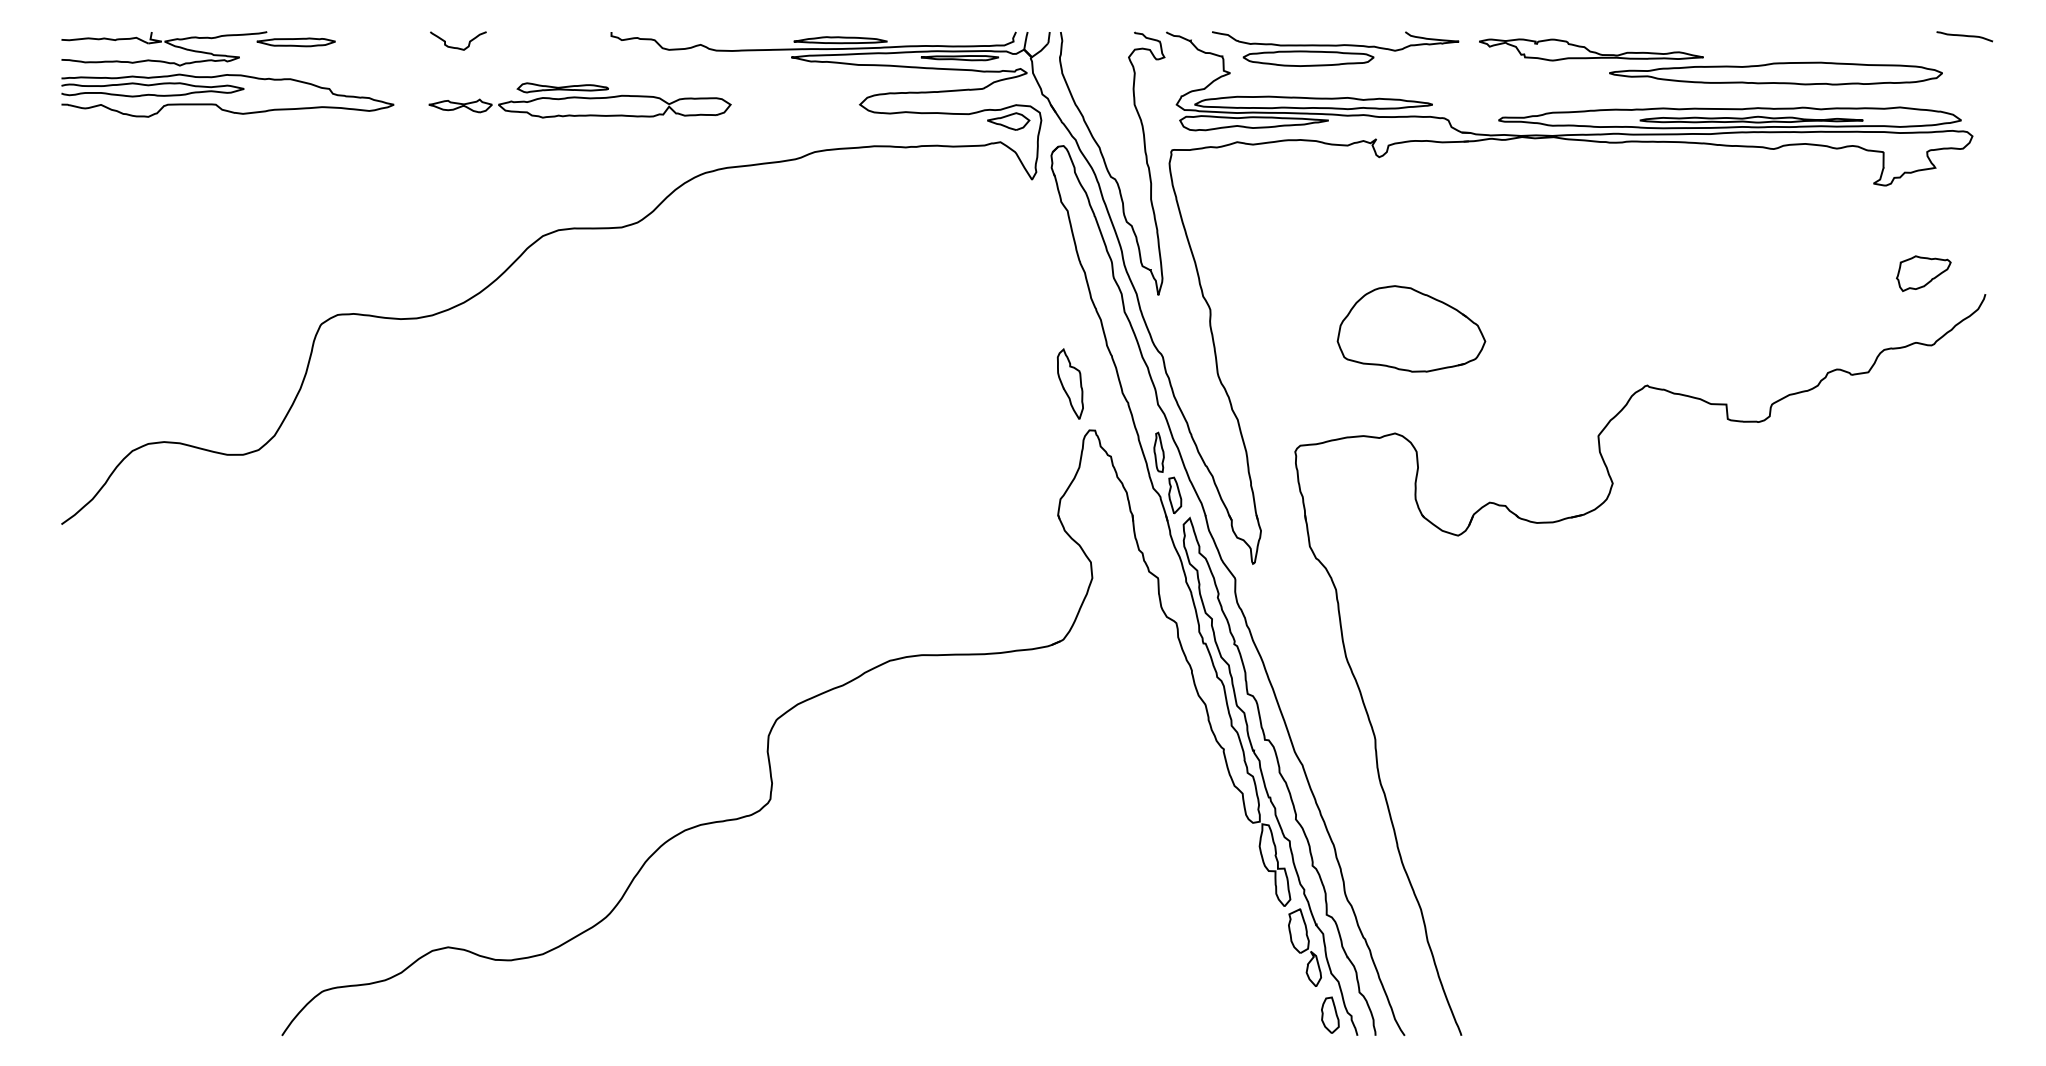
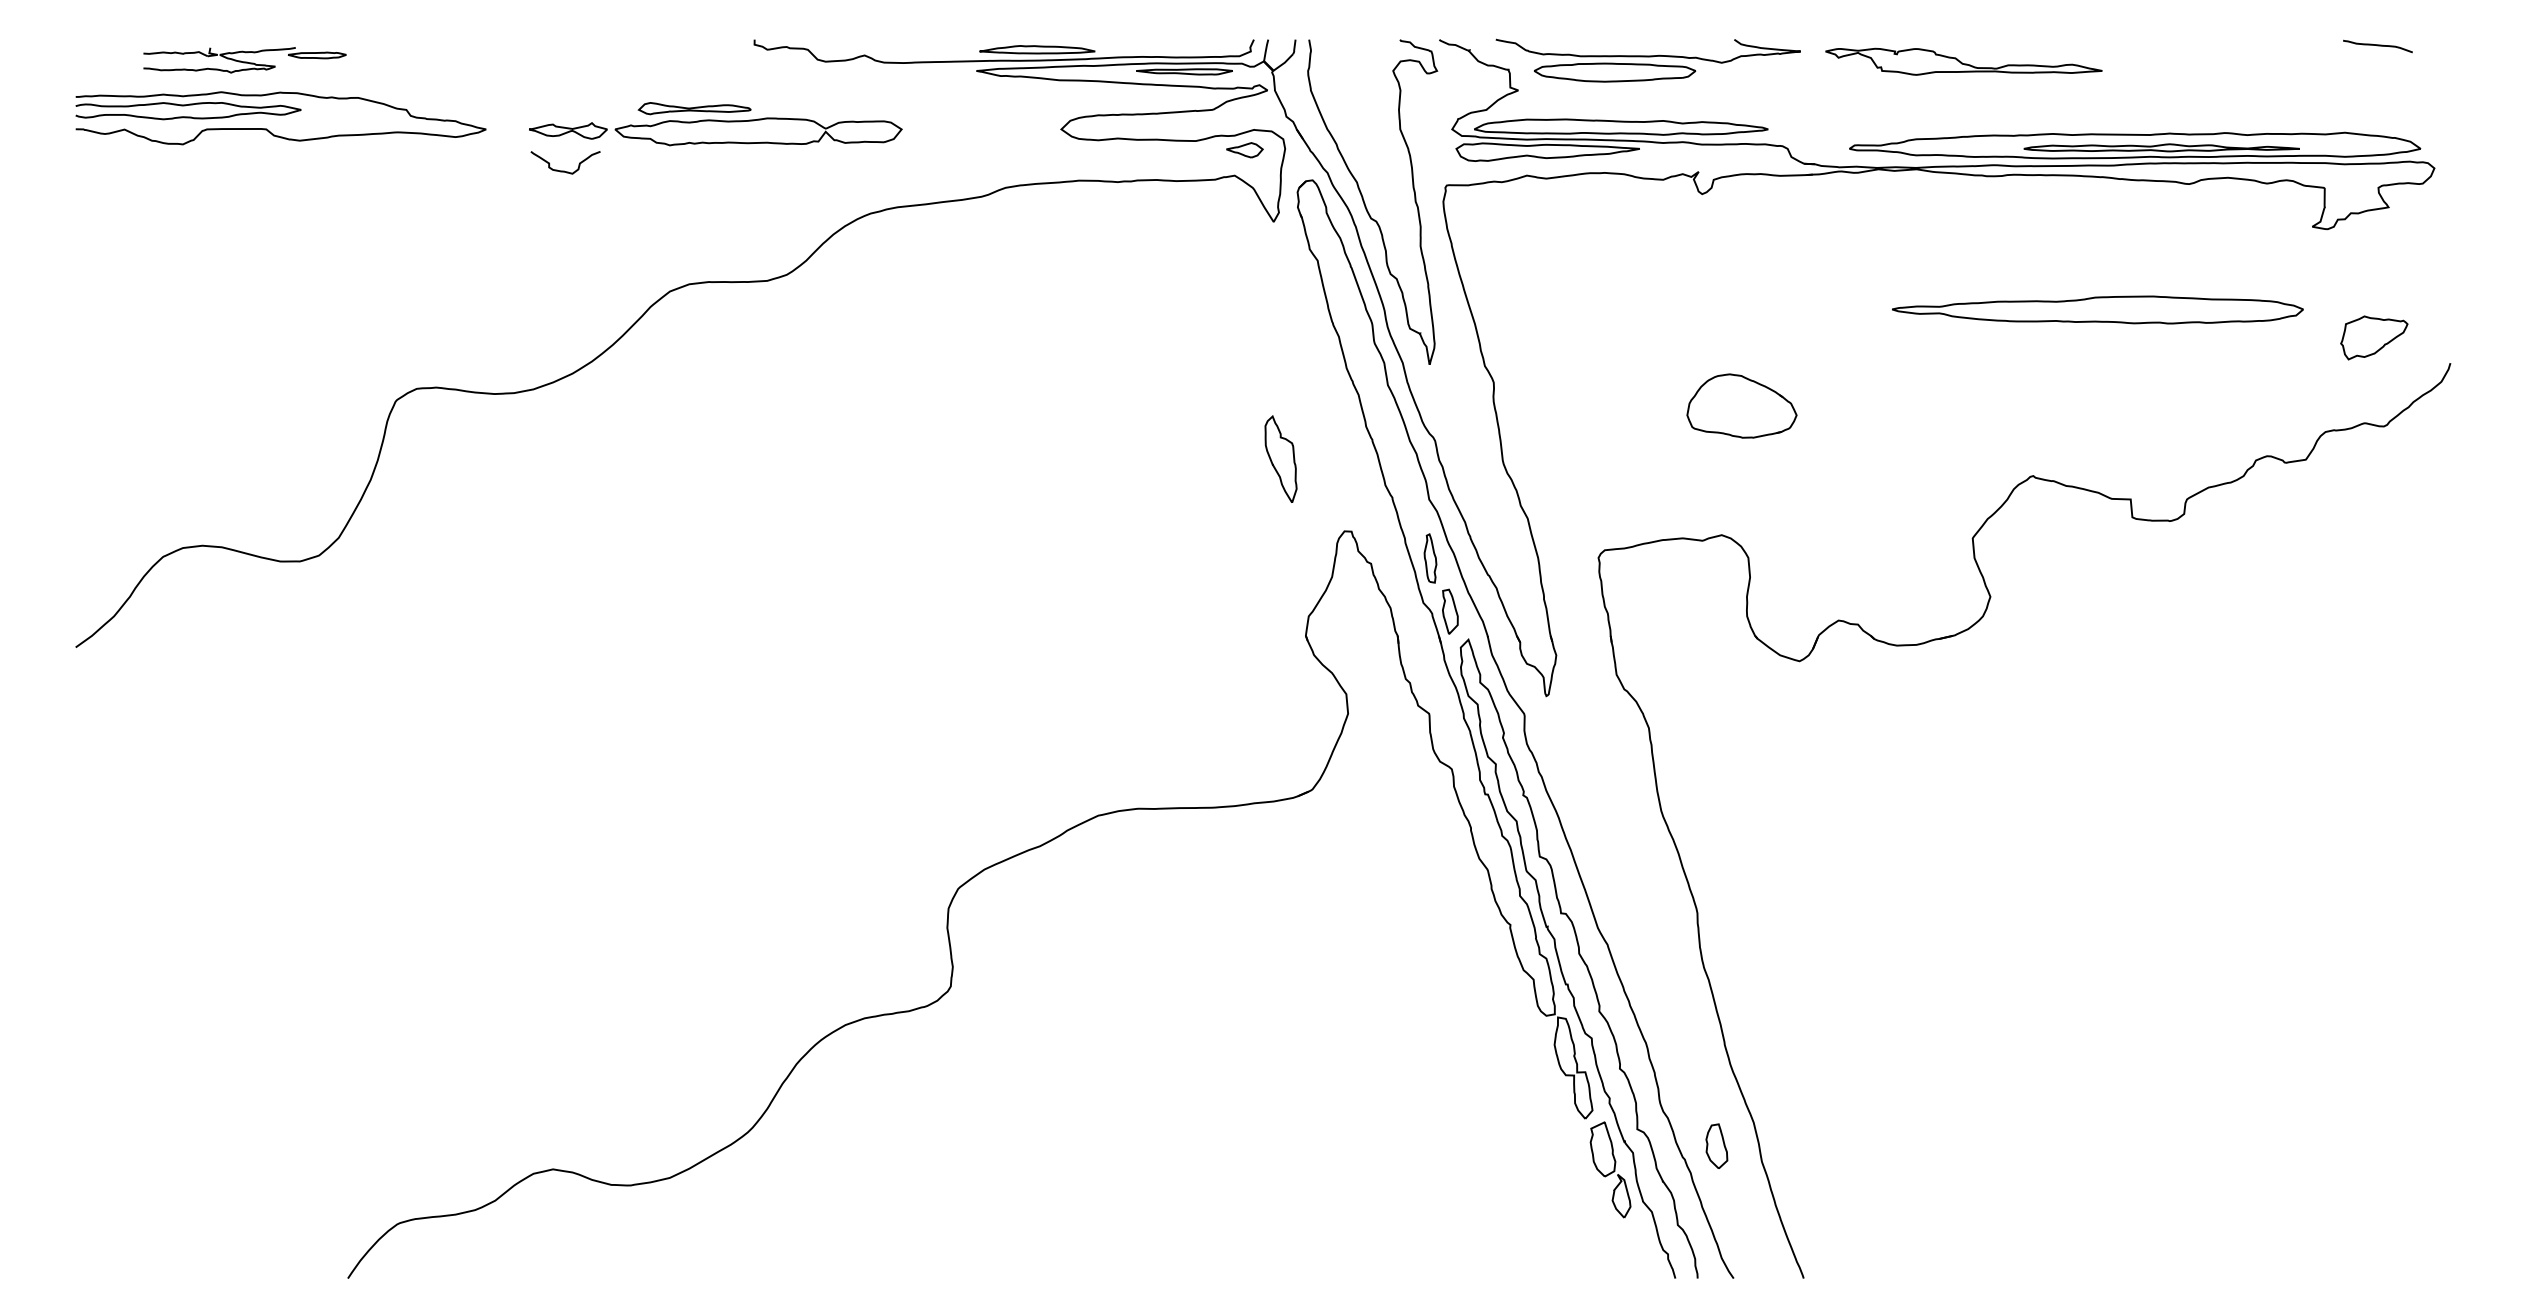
curve: (1964, 36) -> (2377, 46), moved
curve: (457, 47) -> (564, 170), moved
part: (198, 48) -> (244, 59), size x0.6
part: (1775, 73) -> (2097, 309), moved
part: (1008, 121) -> (1244, 150), size x0.7
part: (1411, 328) -> (1741, 405), size x0.6
part: (1069, 383) -> (1280, 458), moved
part: (1330, 1014) -> (1716, 1145), moved

